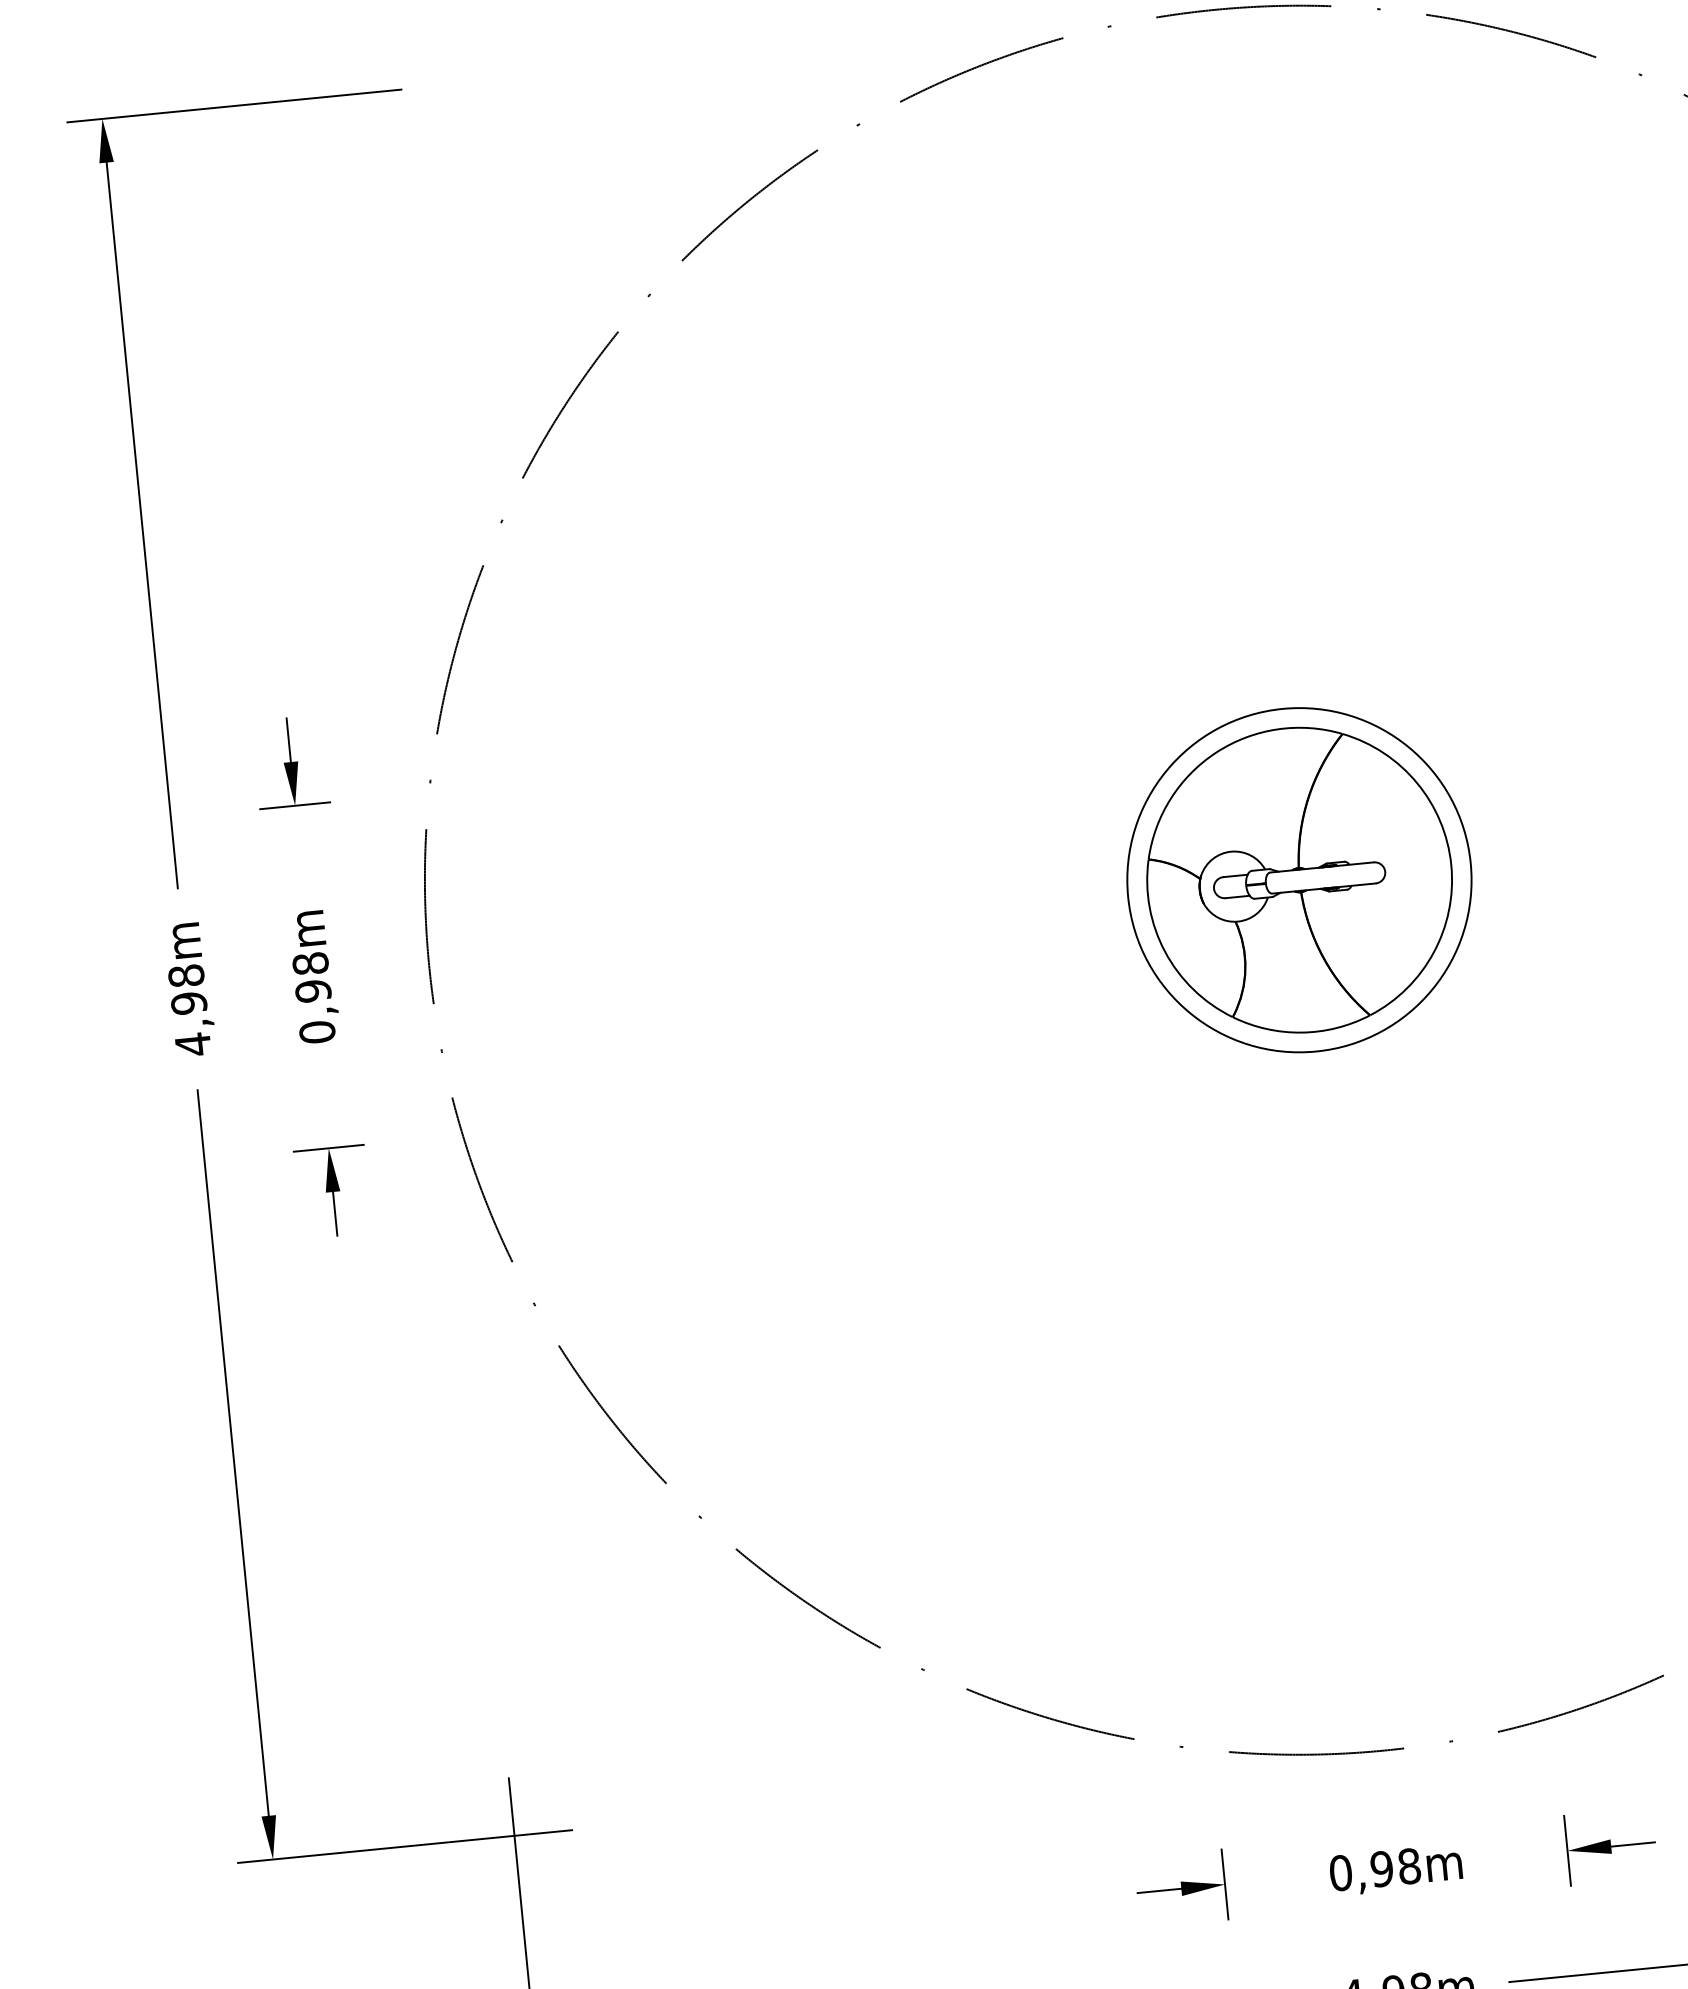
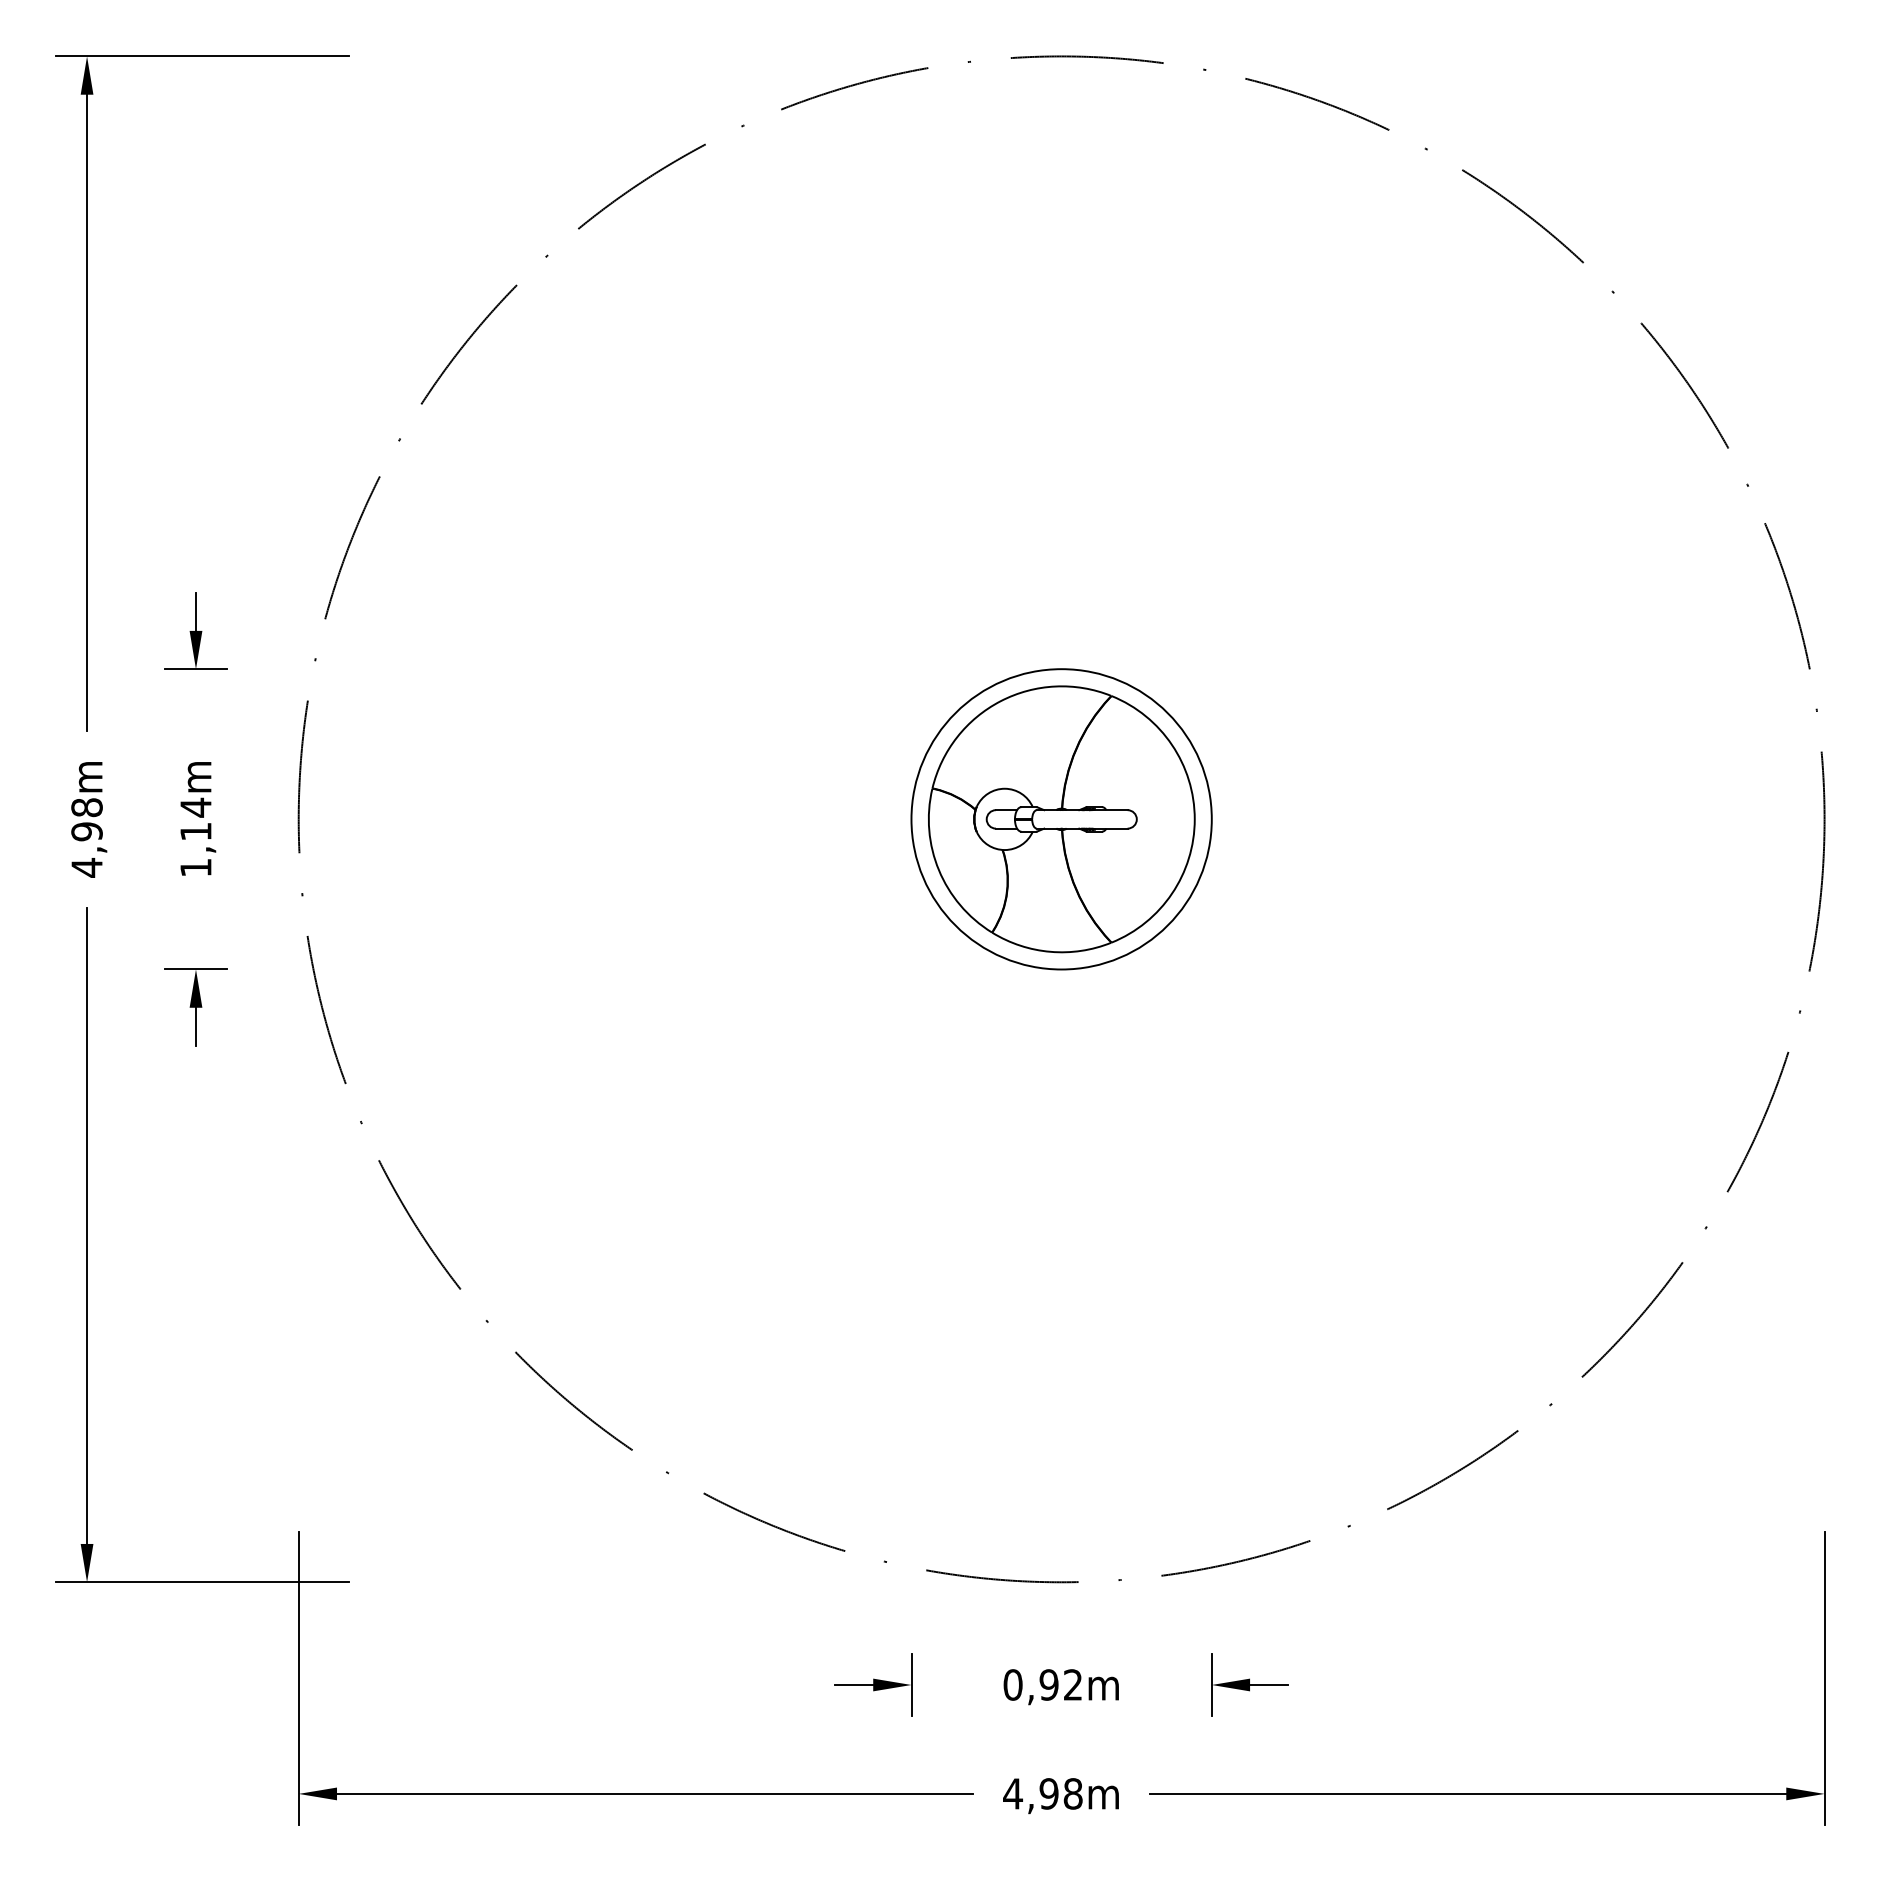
text: (313, 997) -> (195, 837), 0,98m -> 1,14m
text: (1408, 1865) -> (1072, 1684), 0,98m -> 0,92m

